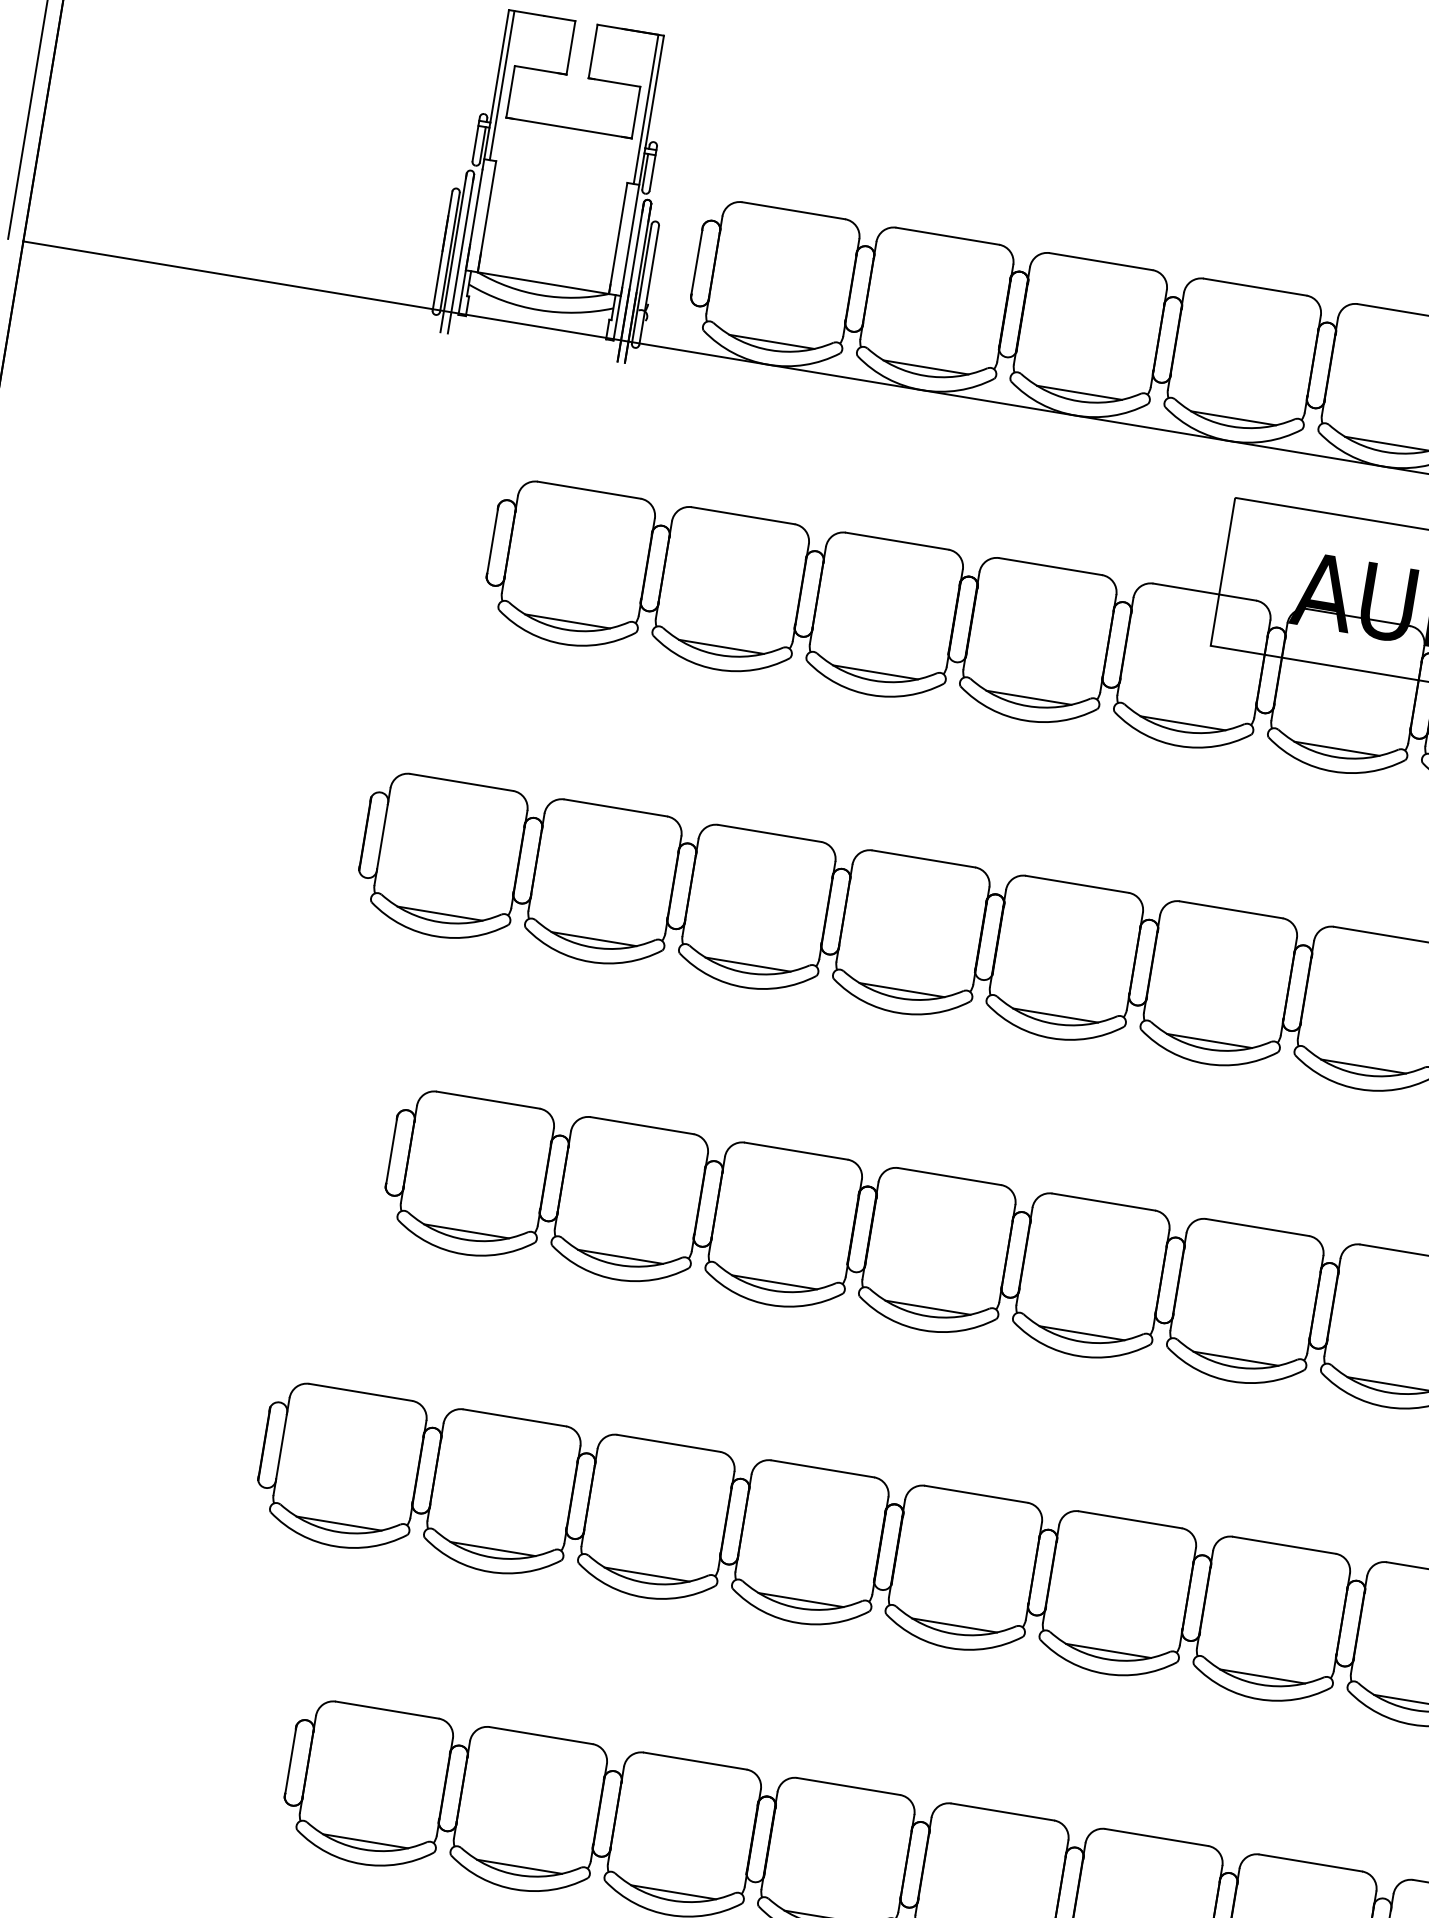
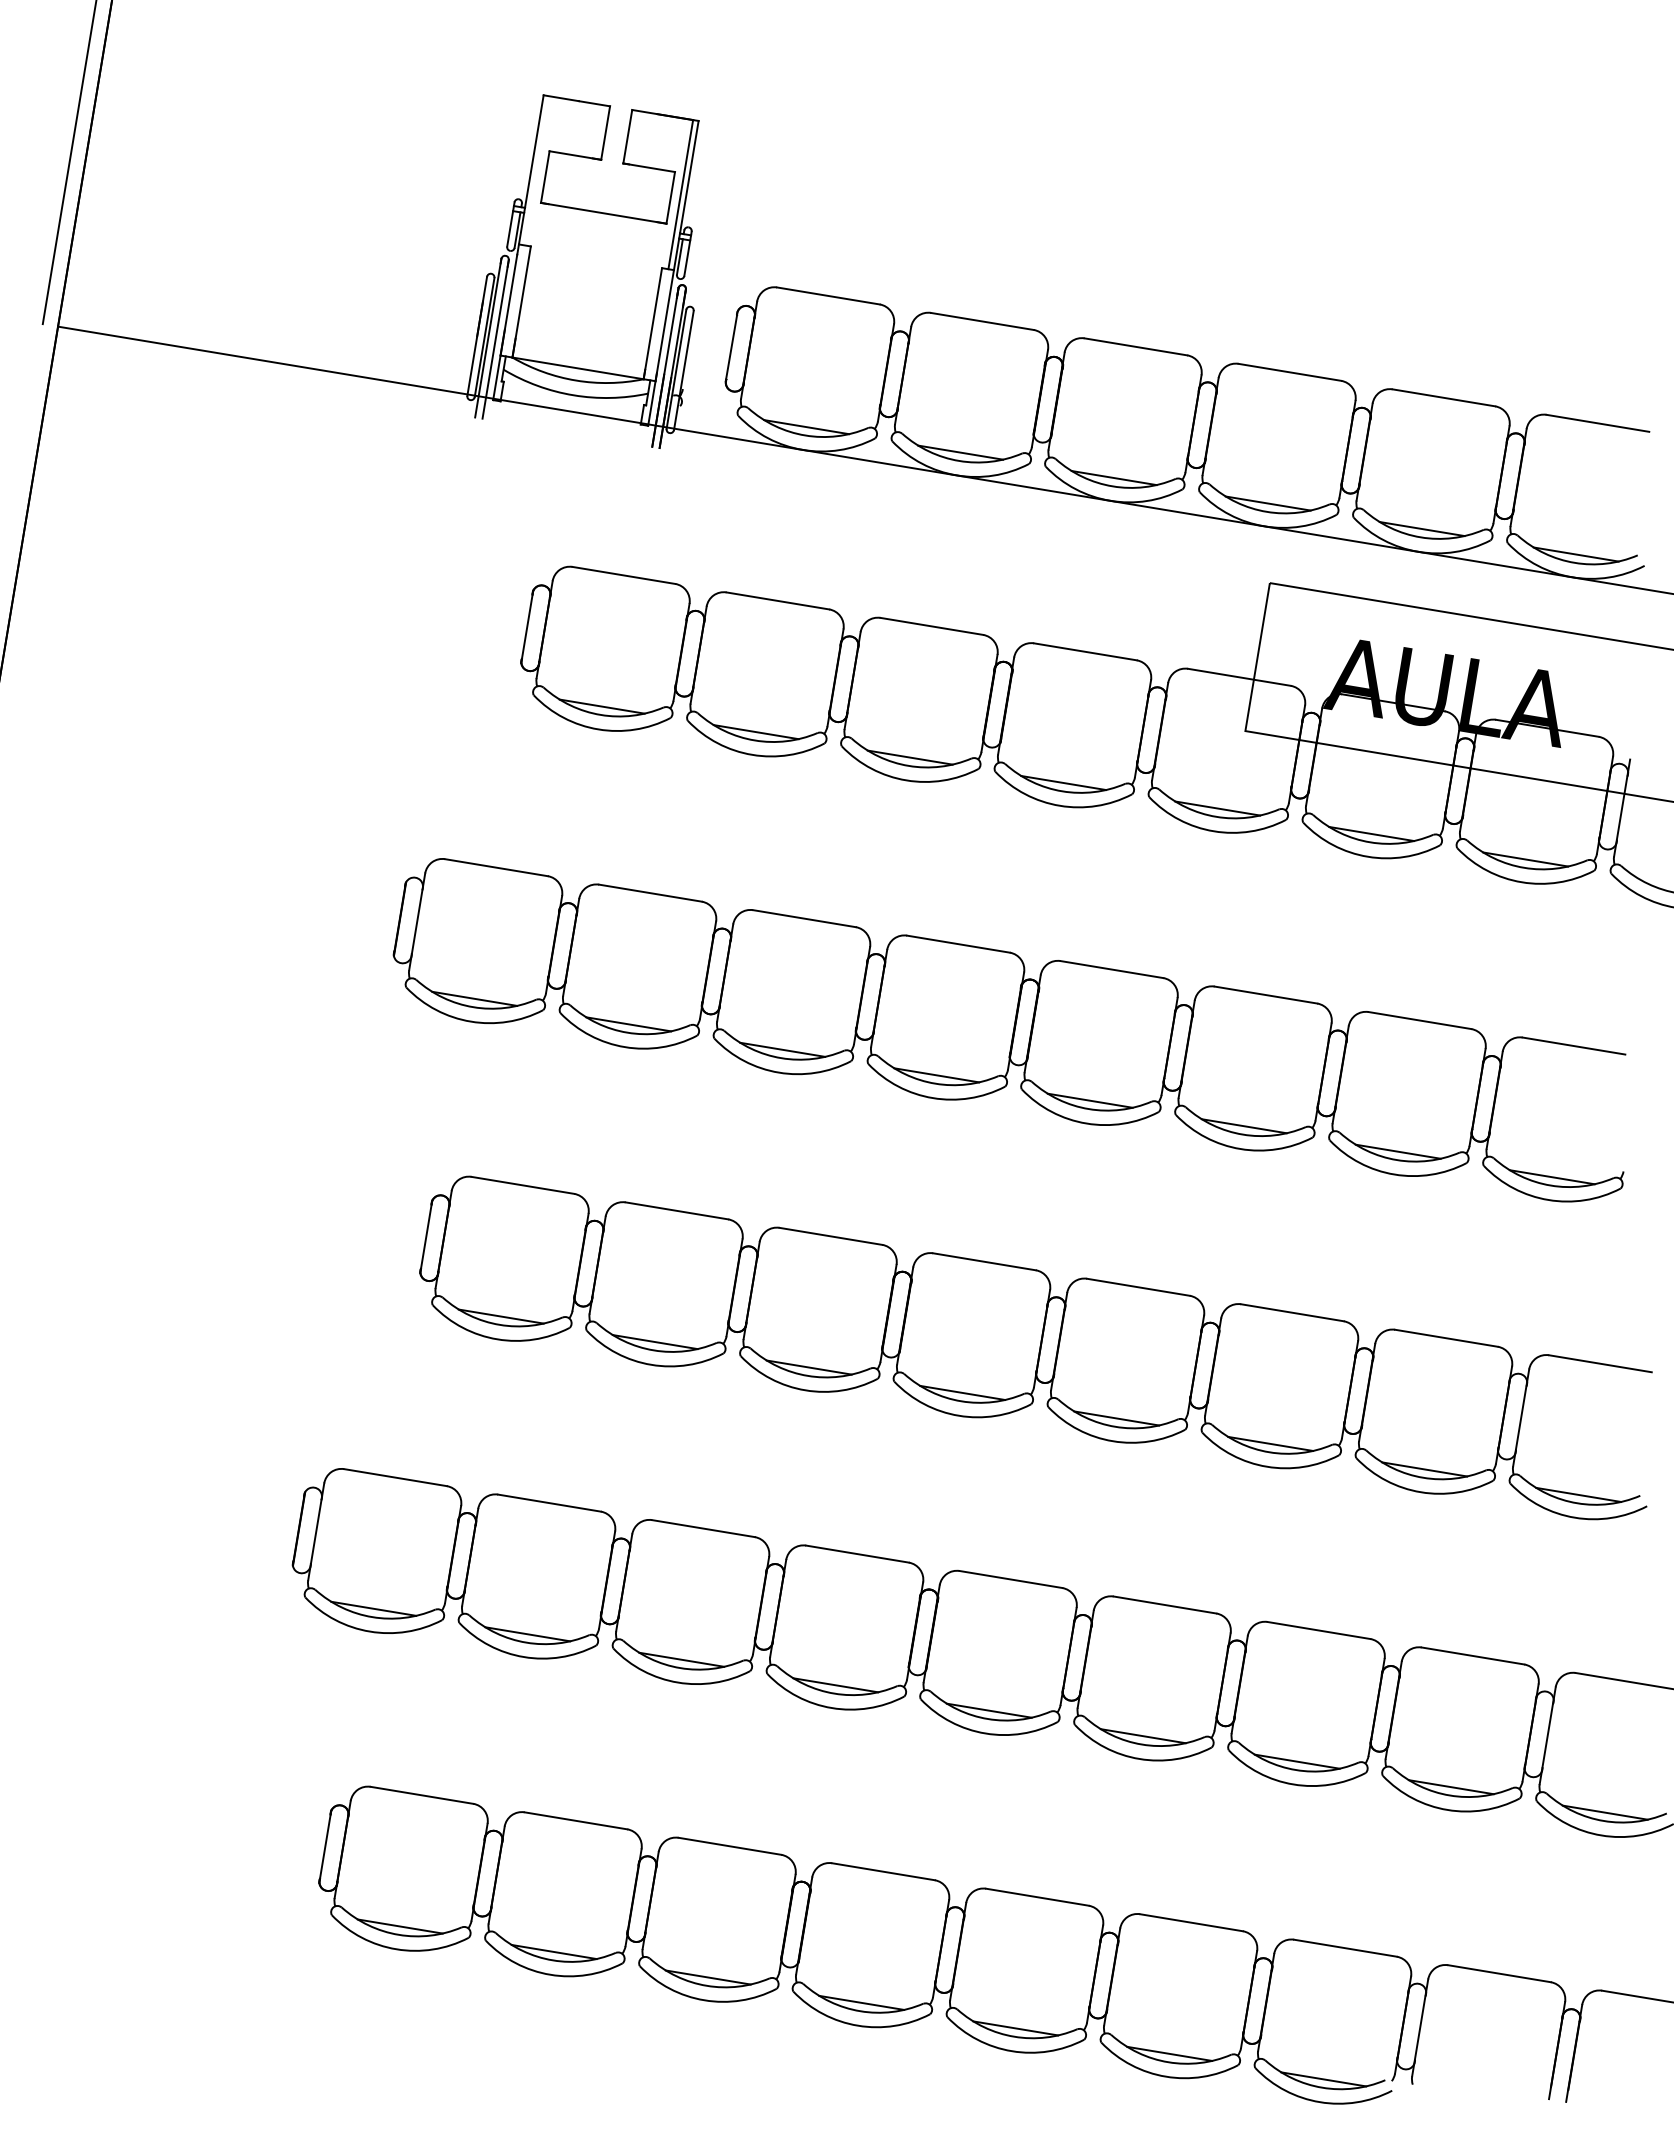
line: (501, 85) -> (536, 170), removed

